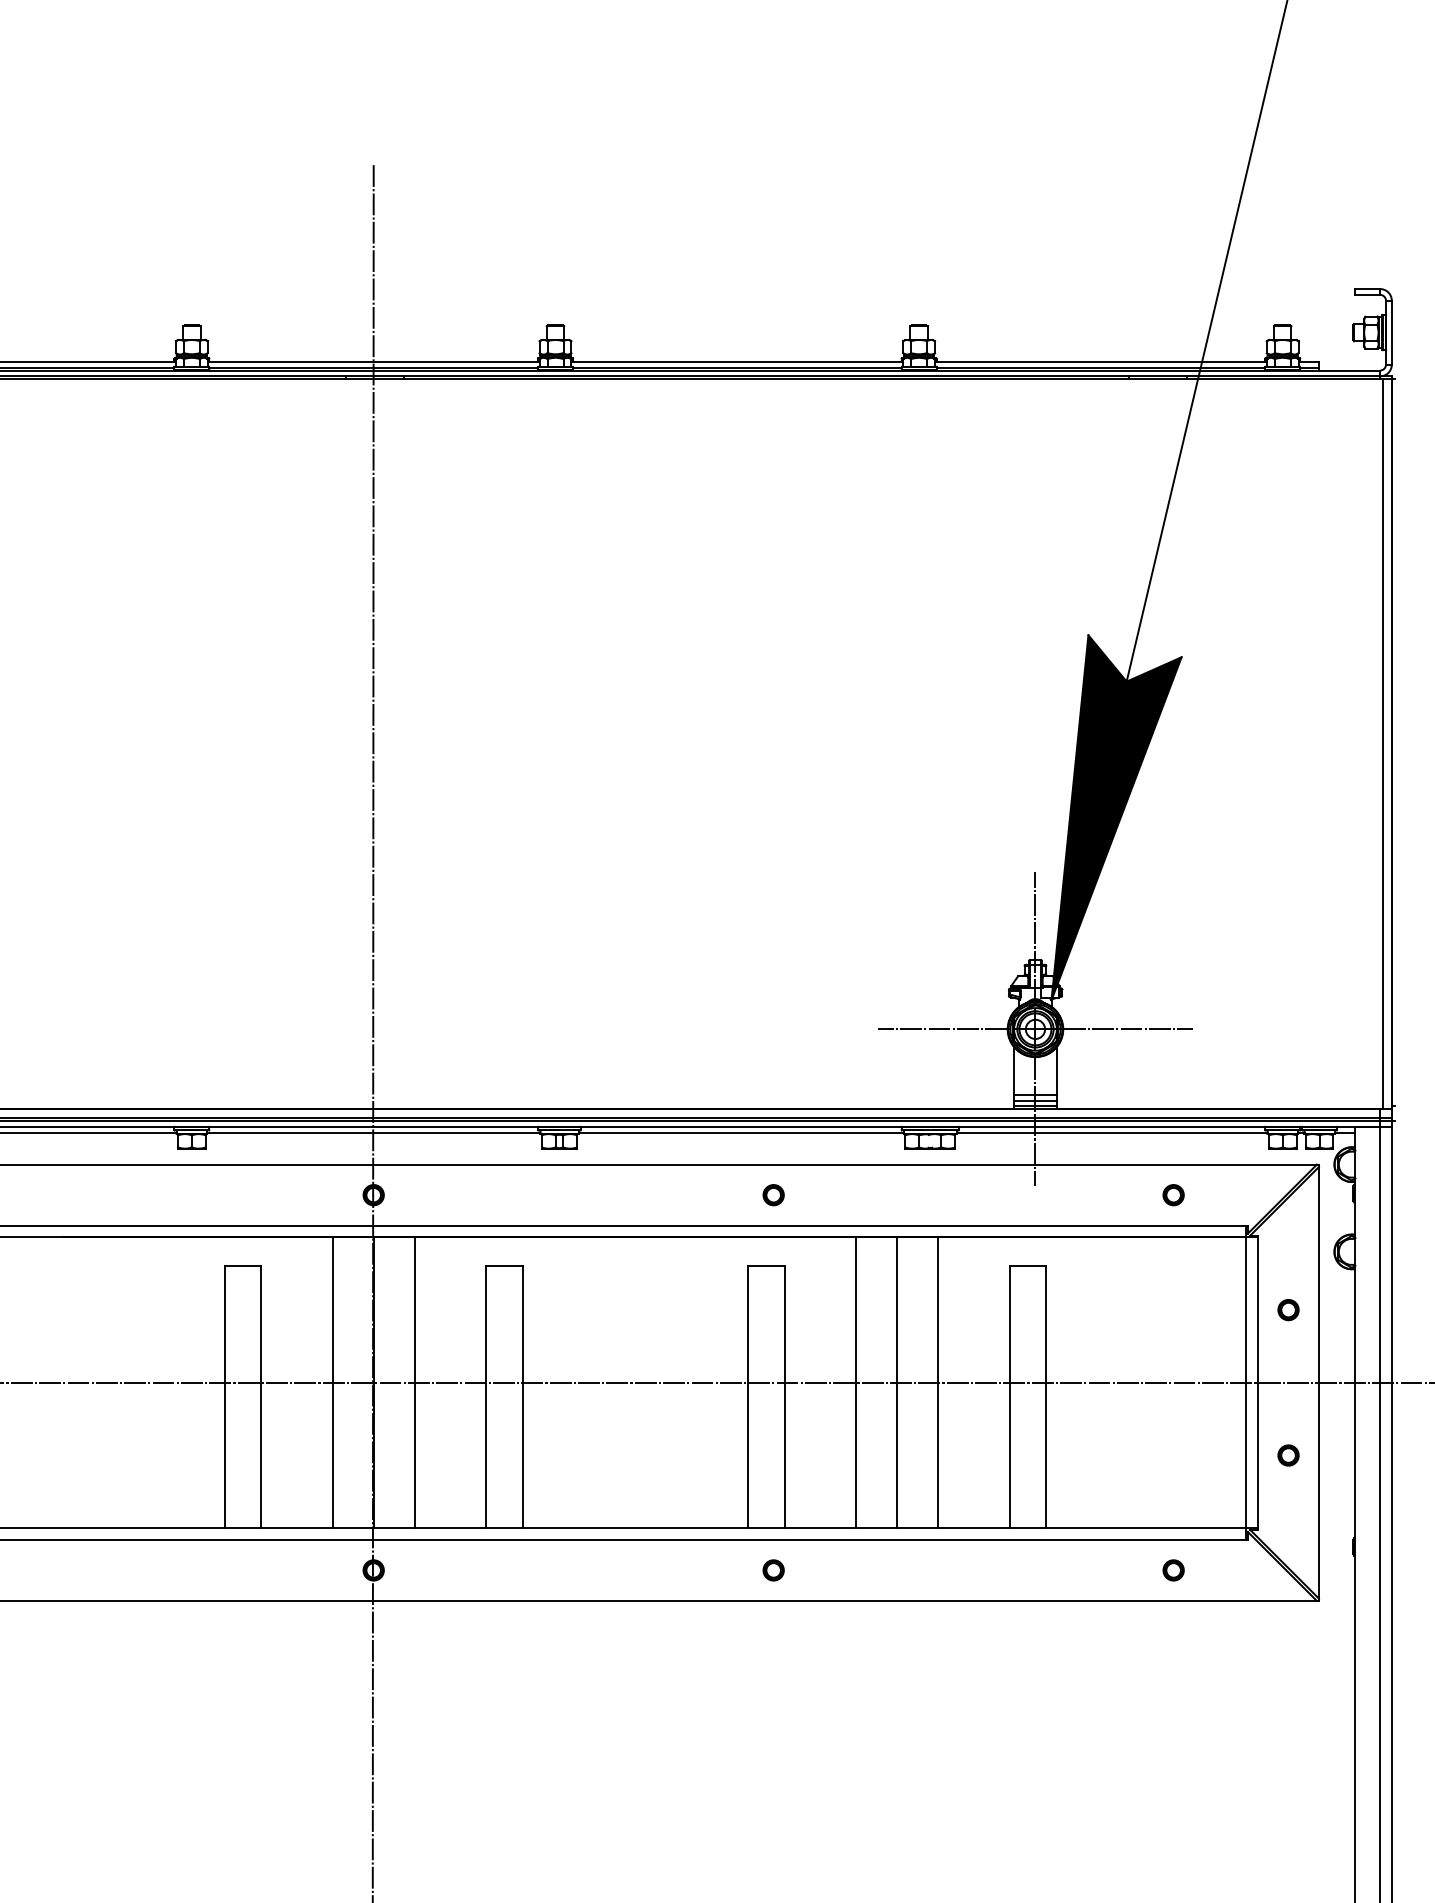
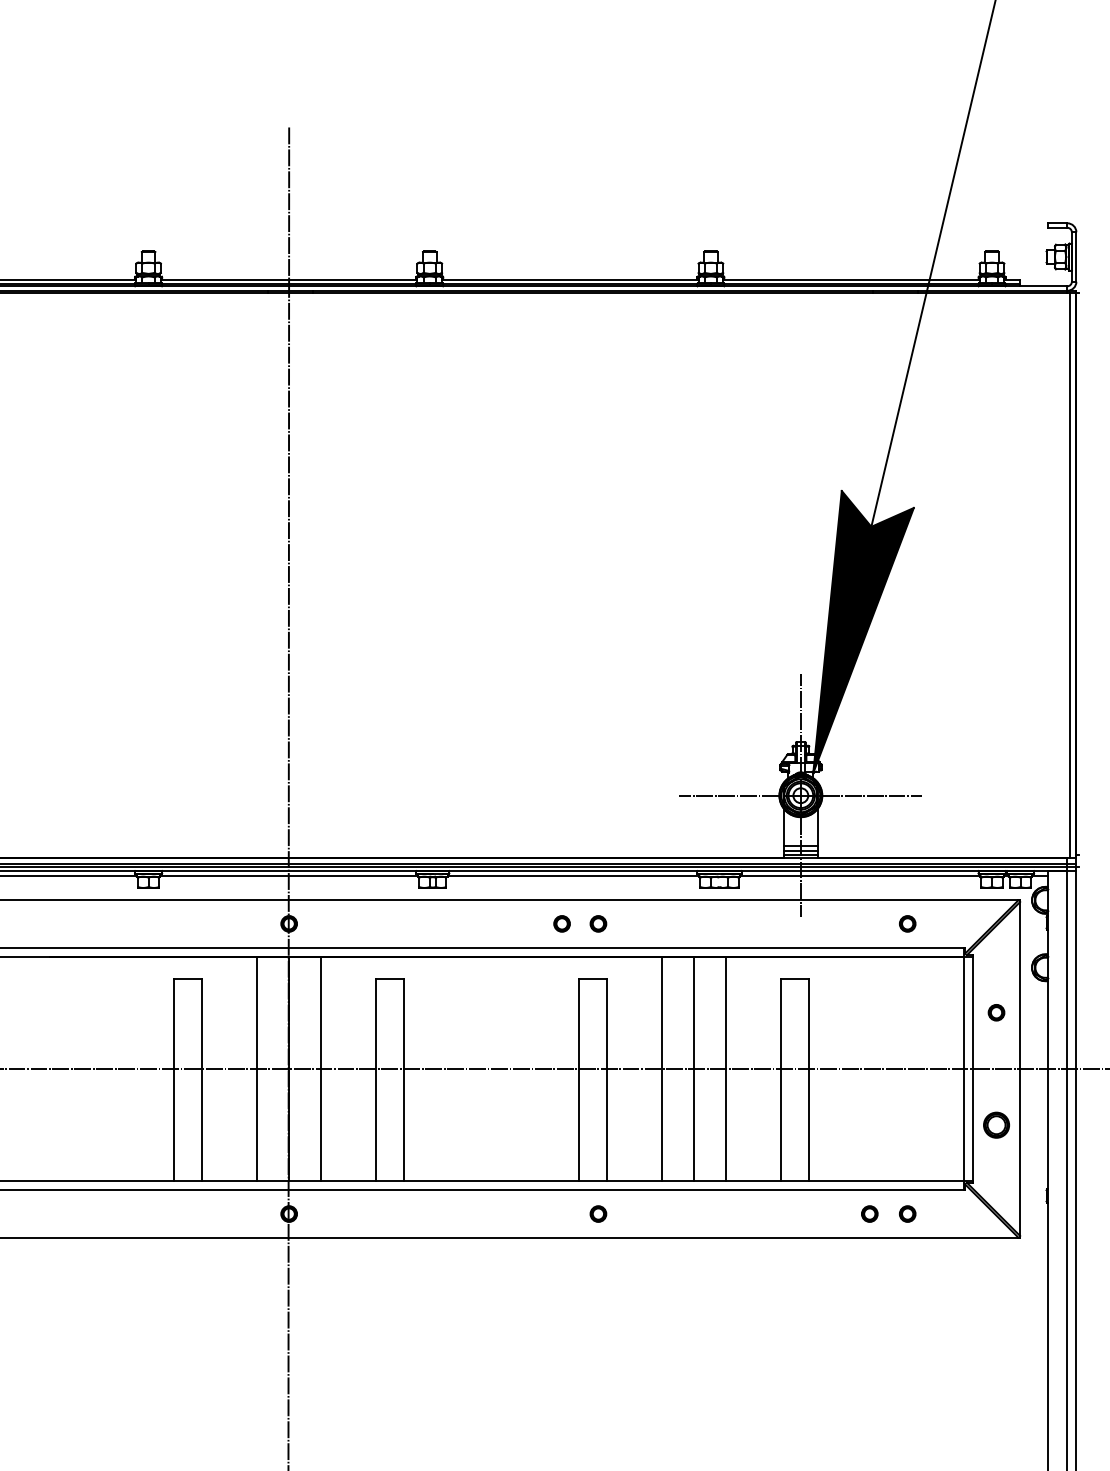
part: (726, 1195) -> (561, 924), added
part: (1288, 1455) -> (996, 1125), size x1.6
part: (1124, 1570) -> (869, 1214), added

